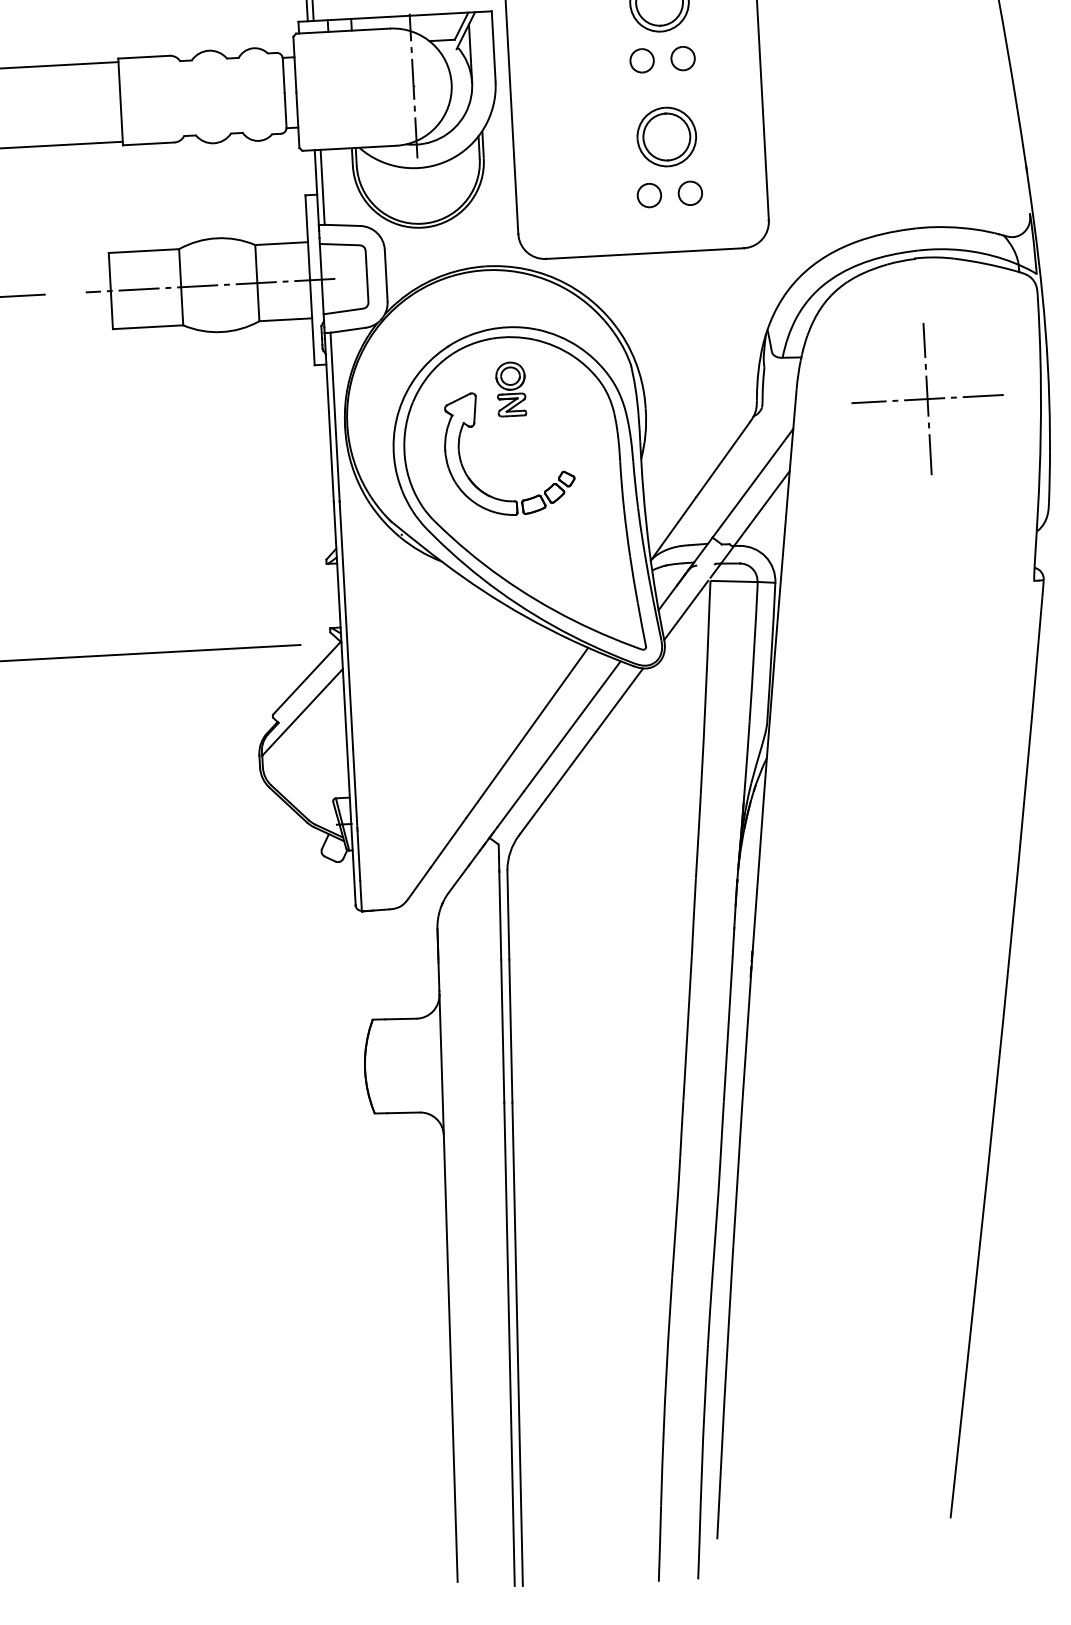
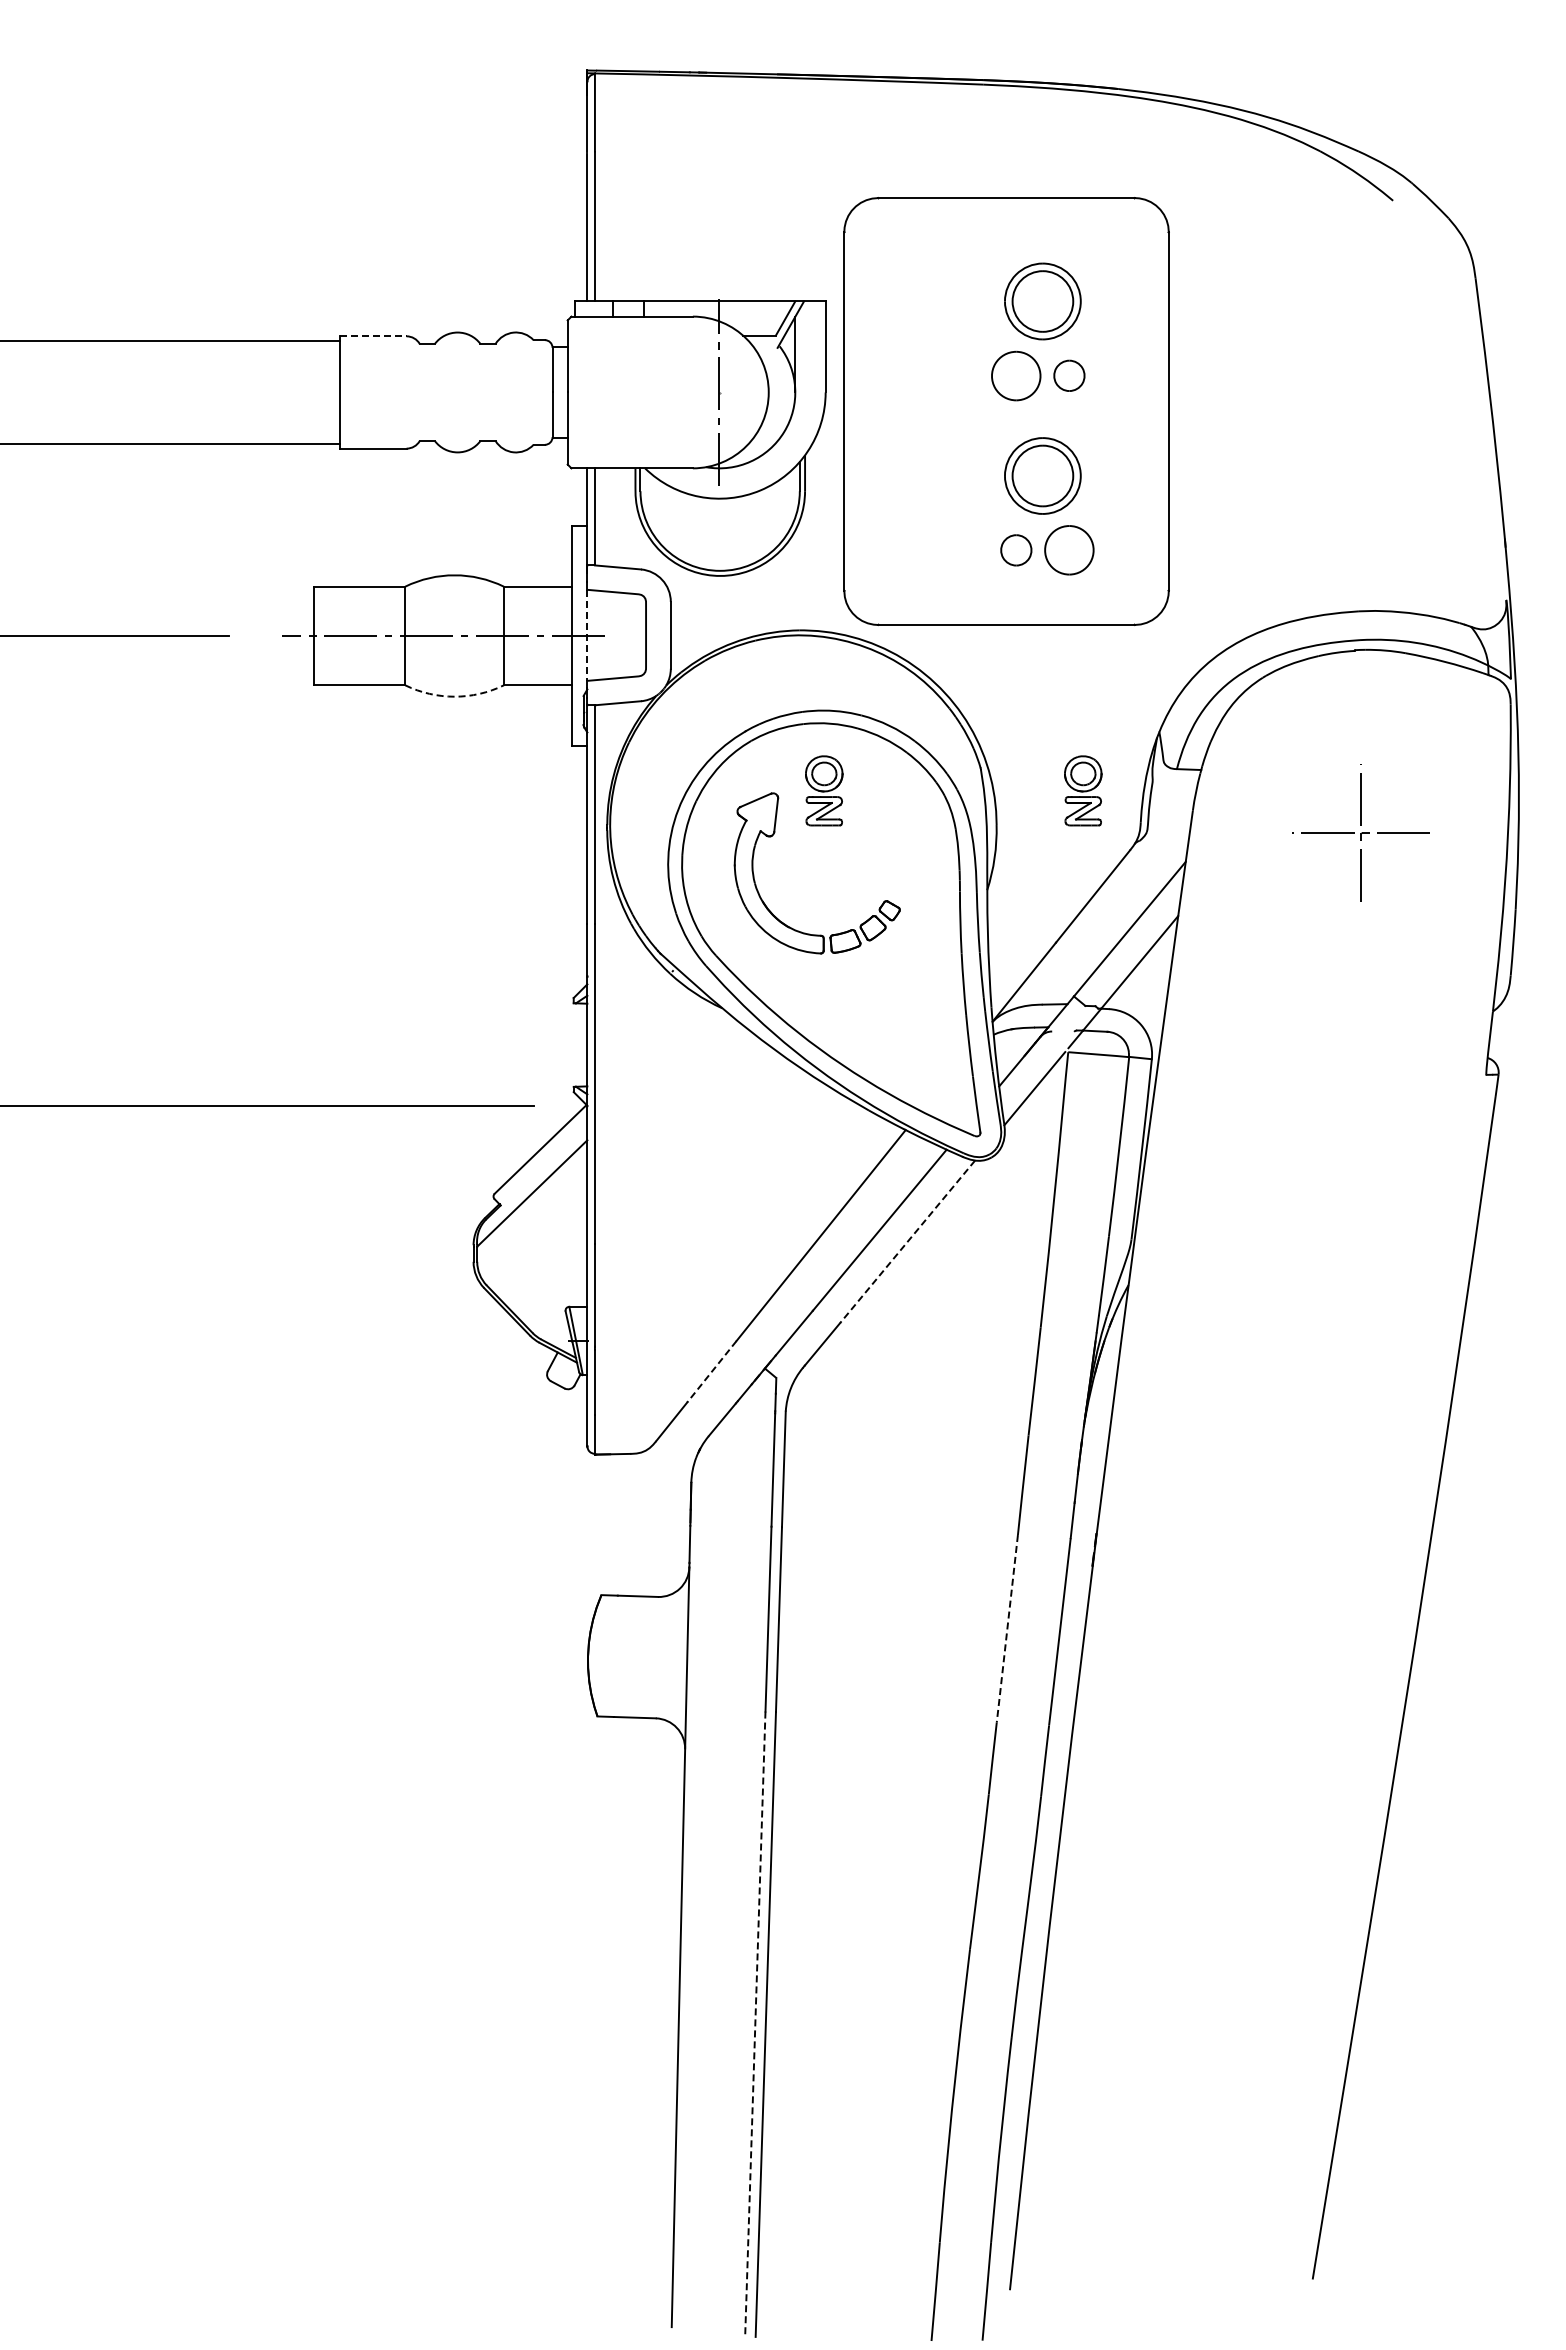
line: (144, 57) -> (373, 336), solid -> dashed
part: (642, 60) -> (1016, 375), size x1.6
part: (690, 193) -> (1069, 550), size x1.6
line: (321, 279) -> (587, 635), solid -> dashed
arc: (221, 331) -> (454, 696), solid -> dashed
part: (711, 378) -> (1083, 790), added
part: (927, 398) -> (1361, 832), size x0.7
line: (594, 733) -> (907, 1241), solid -> dashed
line: (448, 843) -> (711, 1372), solid -> dashed
line: (687, 1029) -> (1007, 1629), solid -> dashed
line: (509, 1343) -> (755, 2023), solid -> dashed

